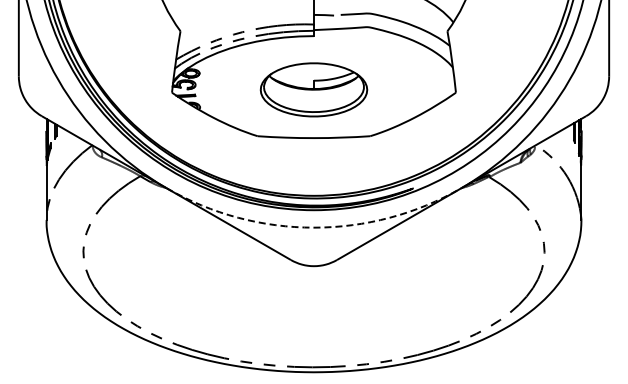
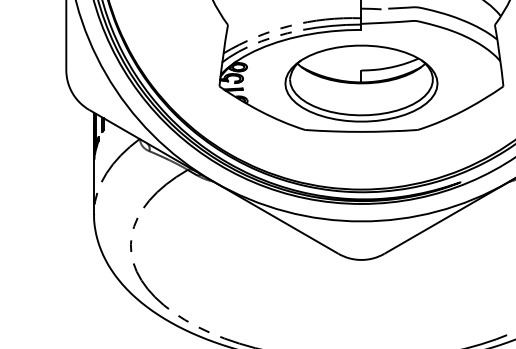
part: (313, 89) -> (360, 83), size x1.43
arc: (314, 227) -> (361, 221), dashed -> solid

